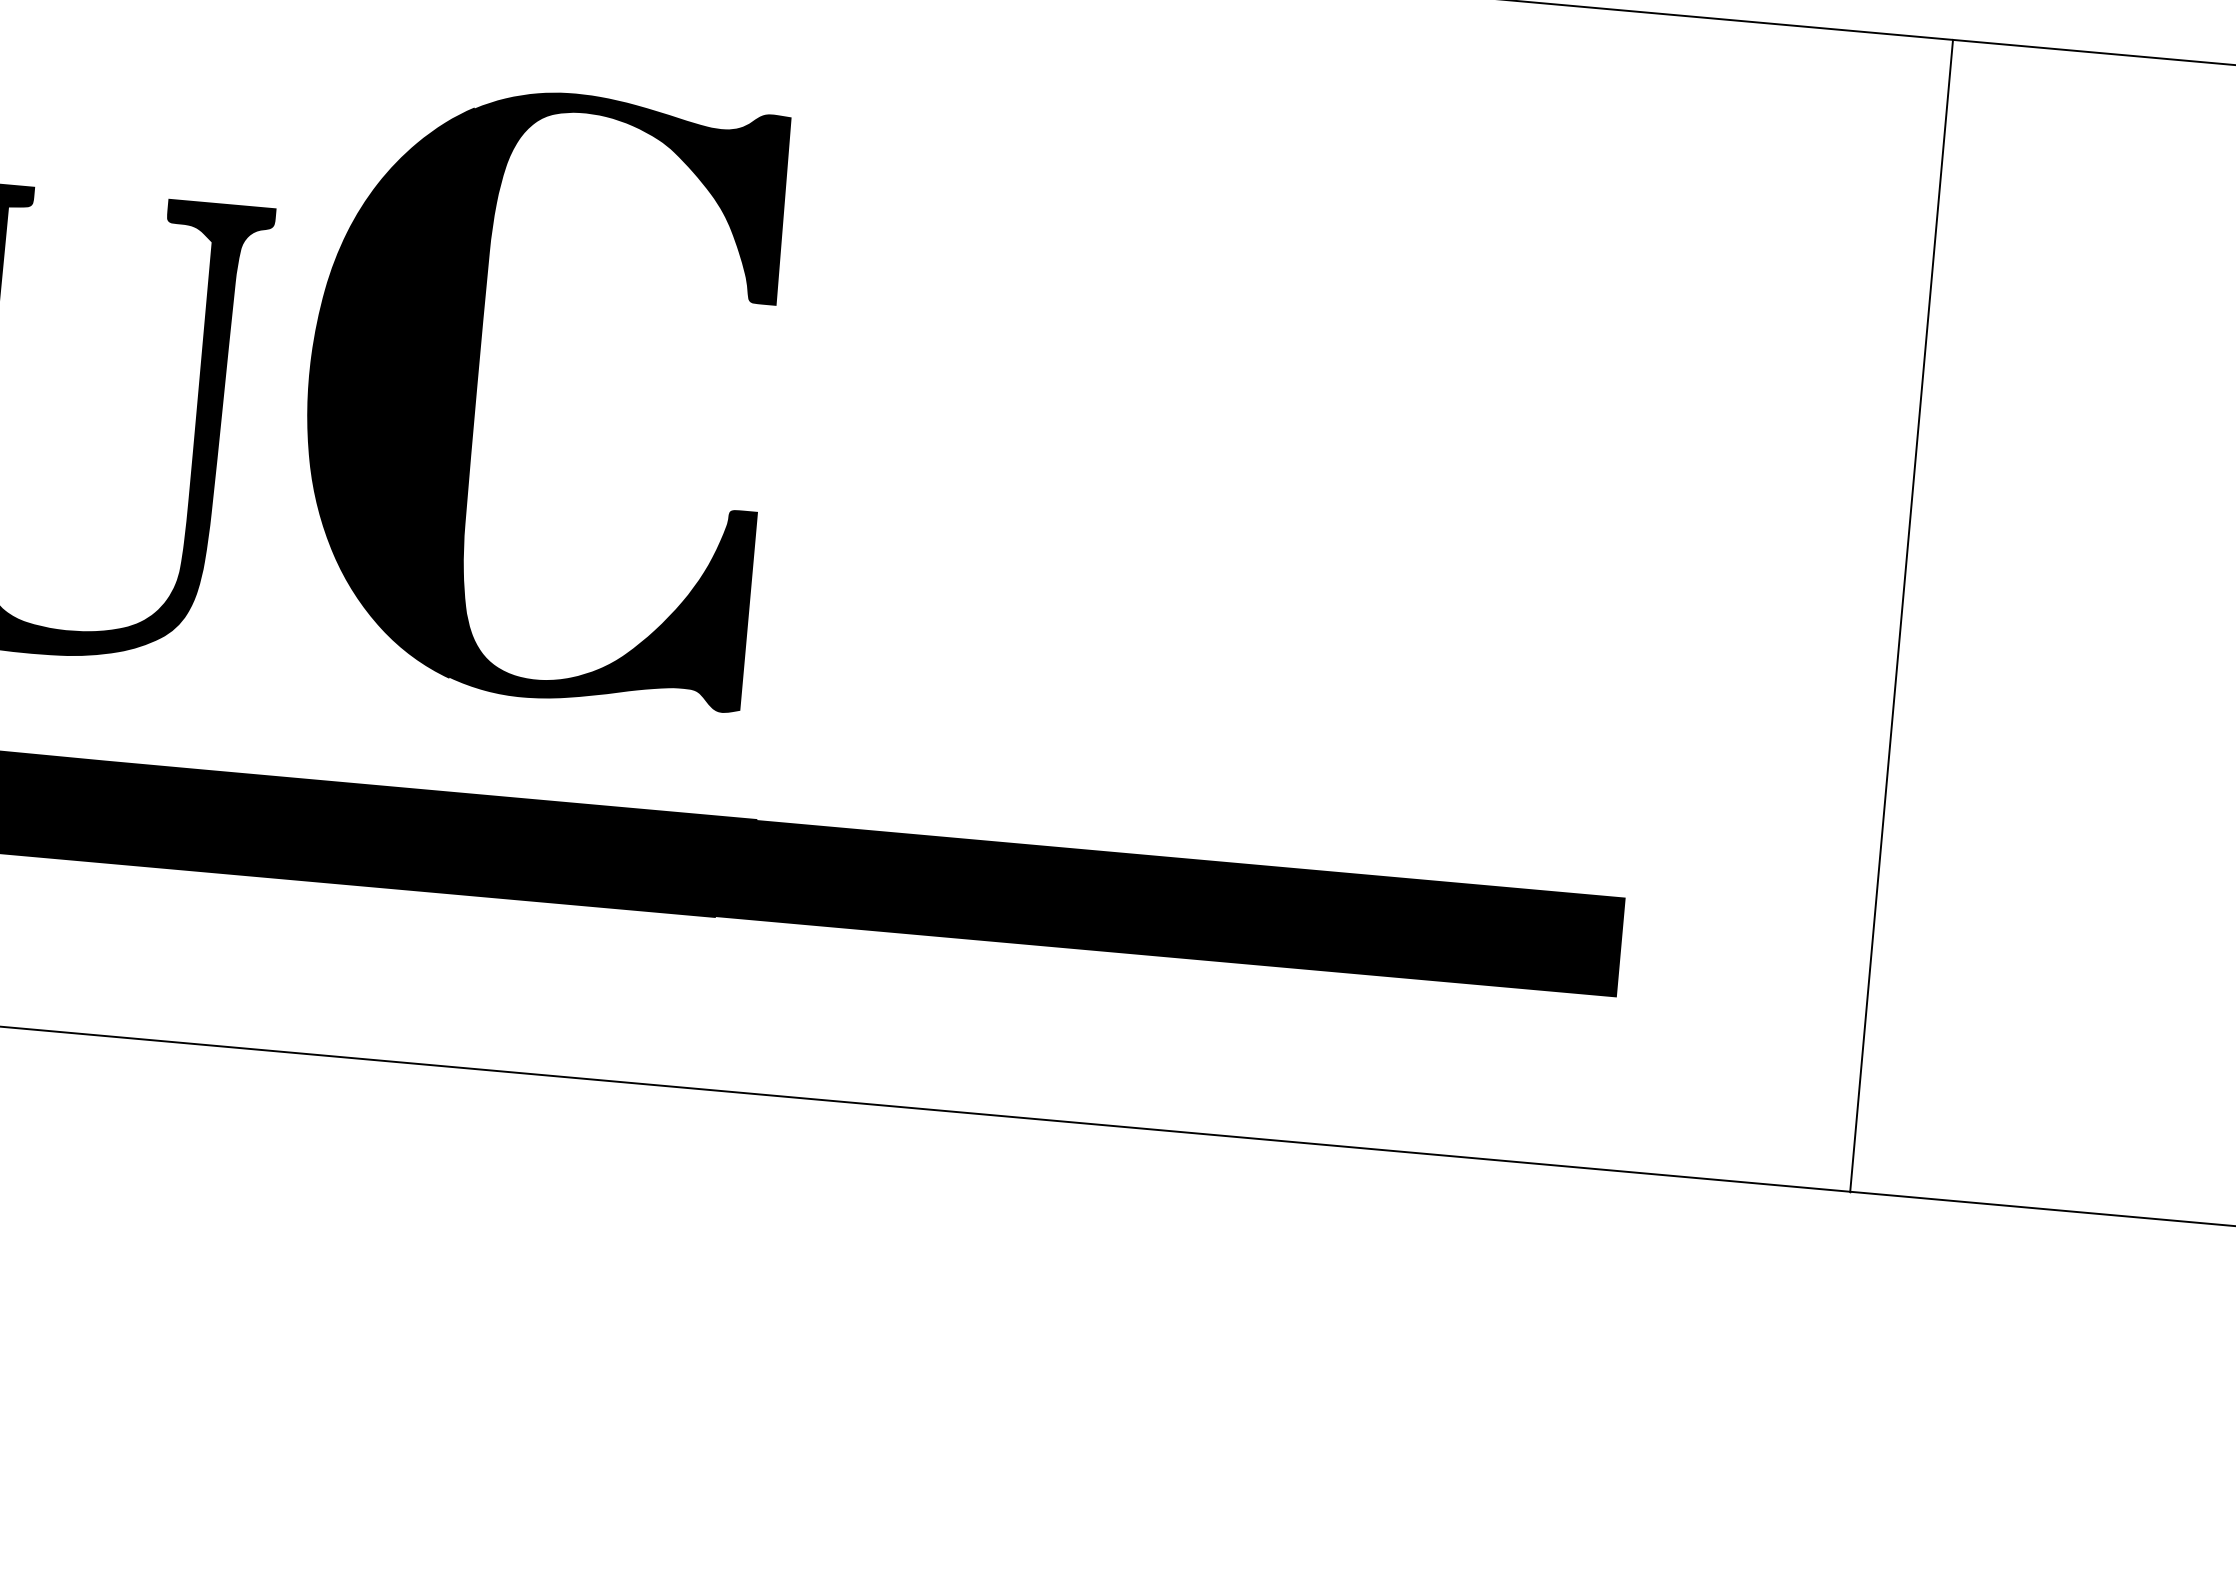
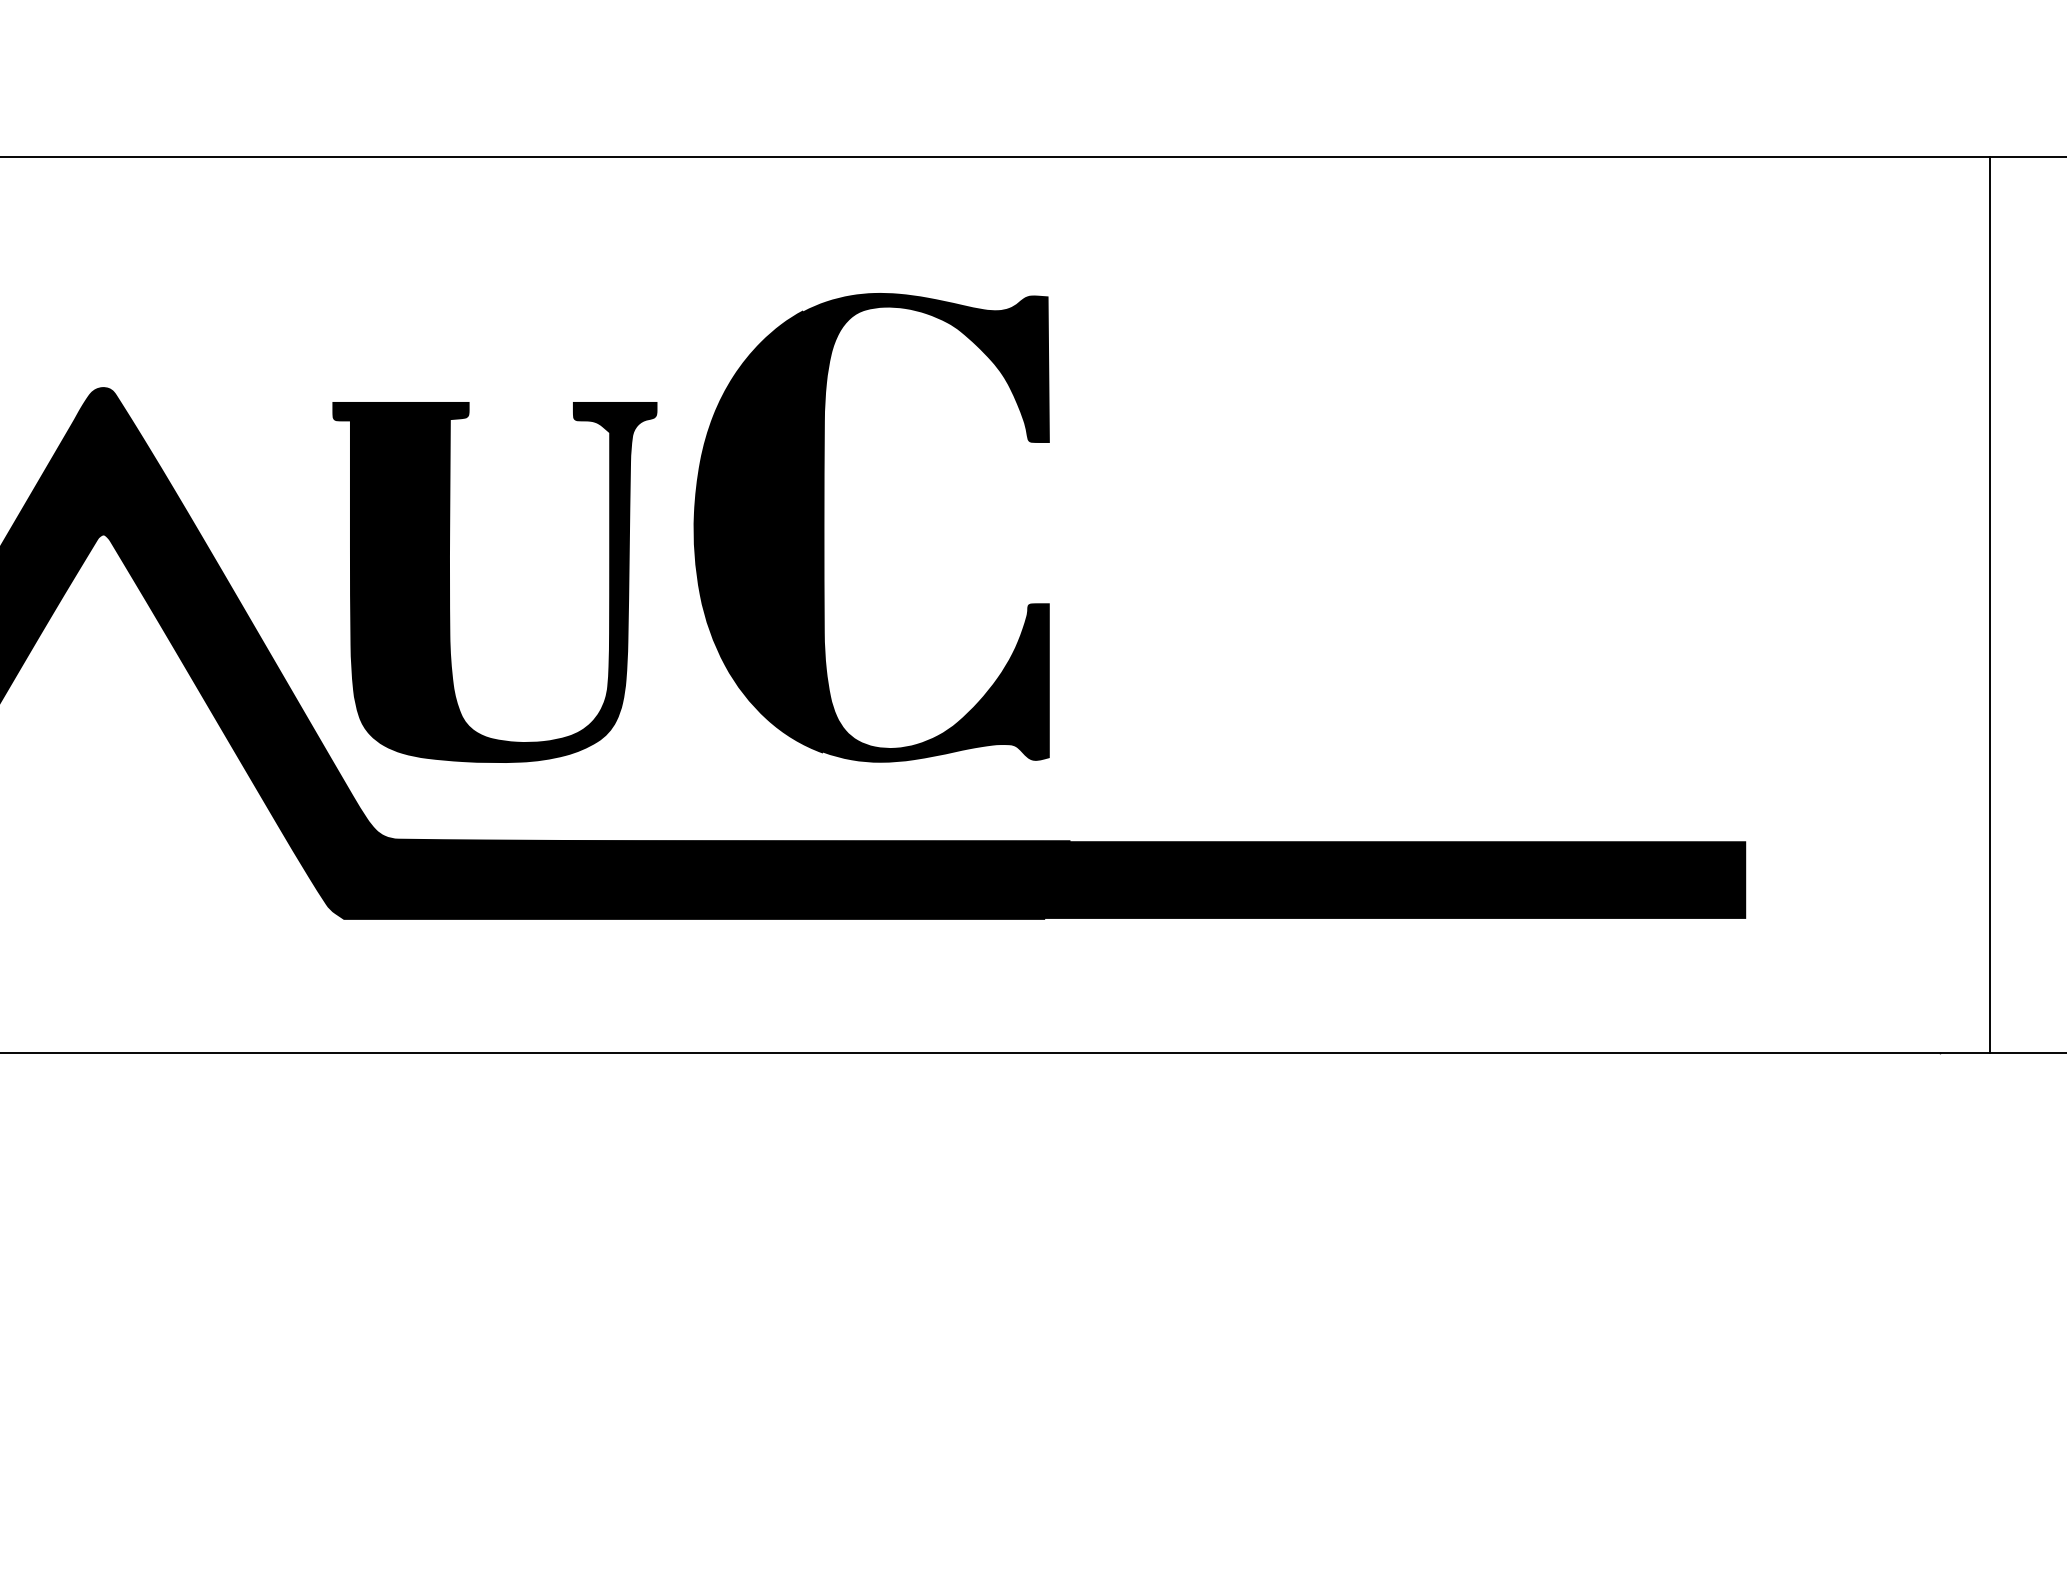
line: (1901, 615) -> (1989, 604), moved

